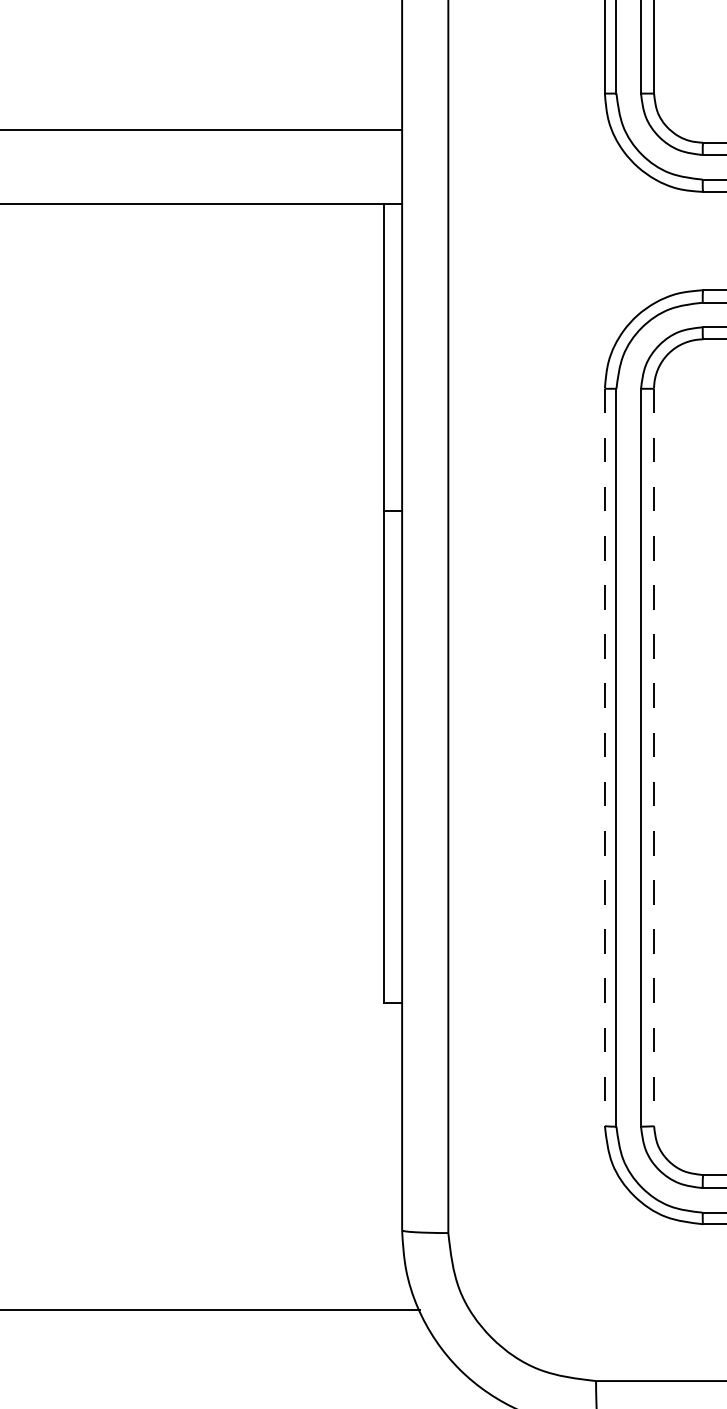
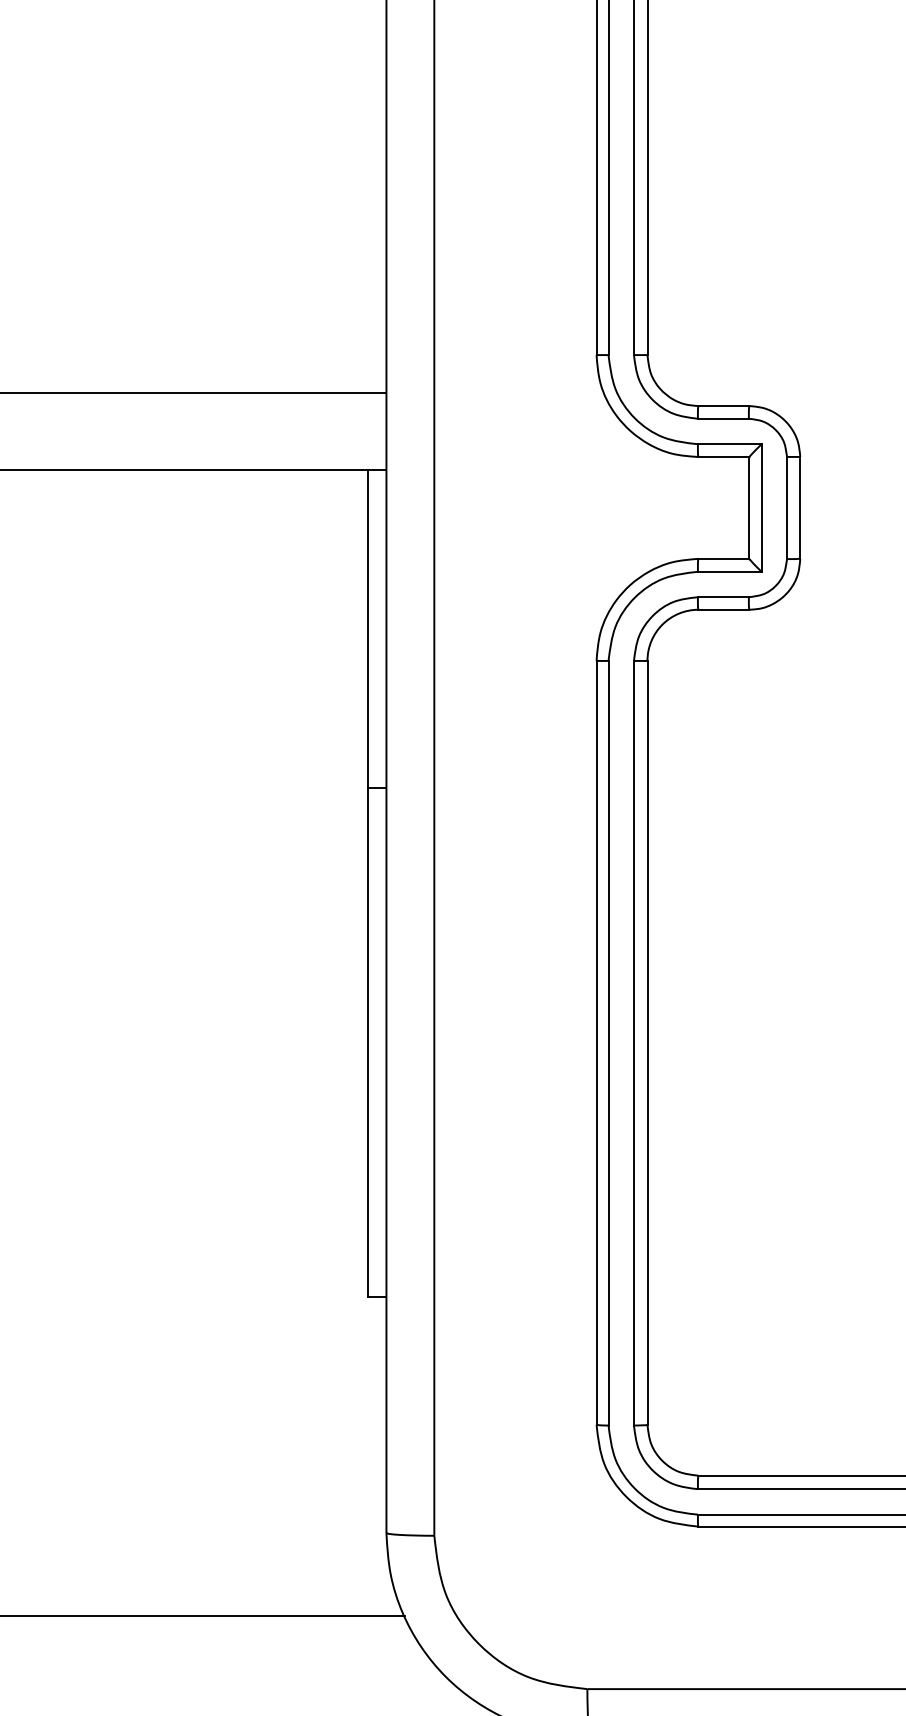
line: (604, 757) -> (596, 1043), dashed -> solid
line: (654, 757) -> (647, 1043), dashed -> solid

